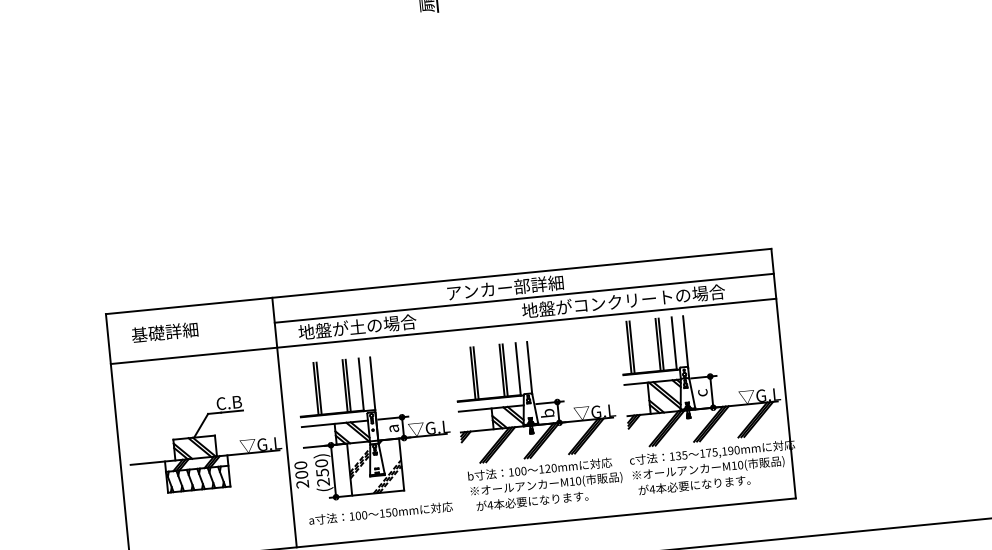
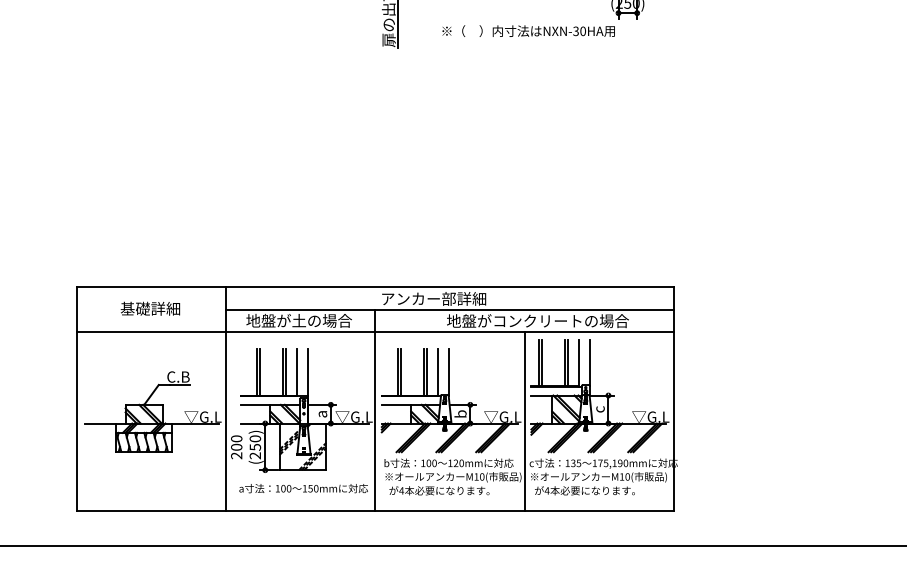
text: (164, 332) -> (150, 308), moved
line: (619, 414) -> (524, 421), added
line: (452, 418) -> (375, 410), added

